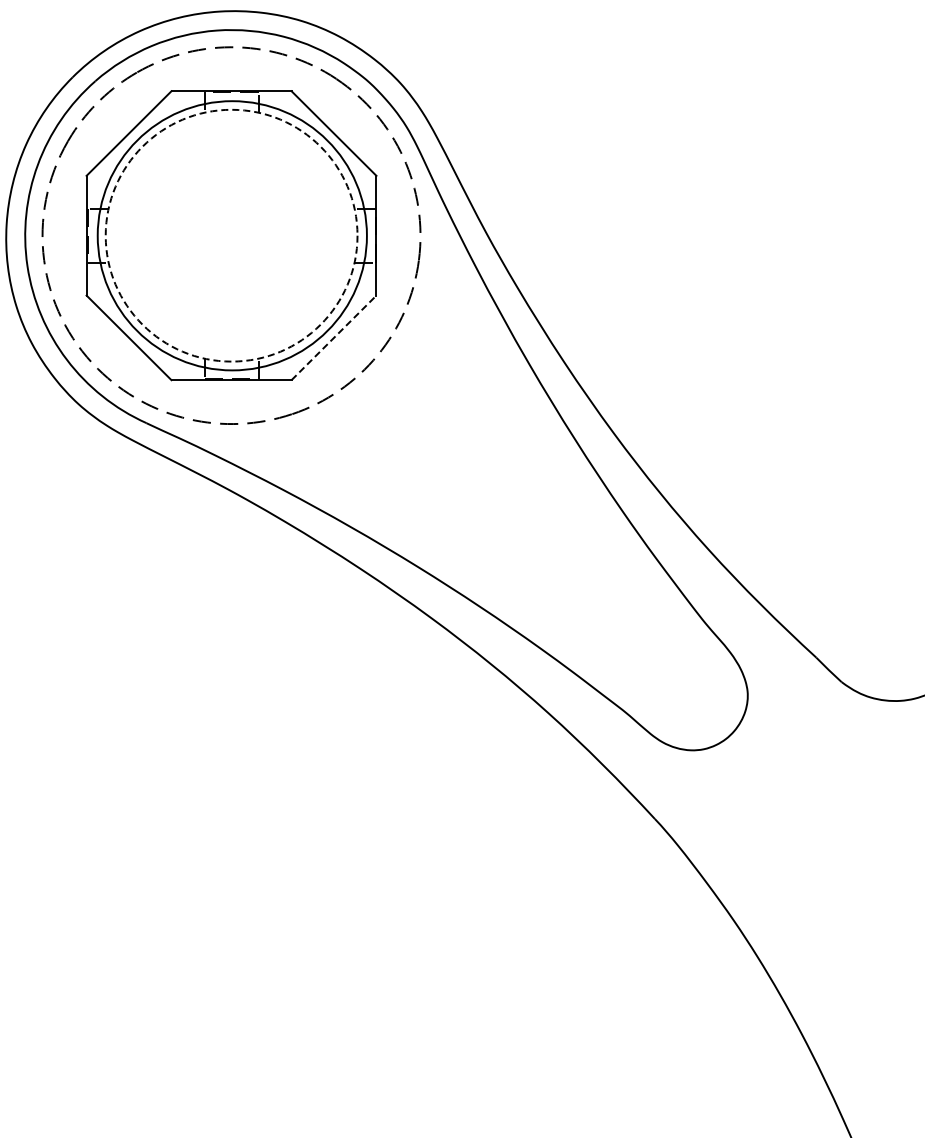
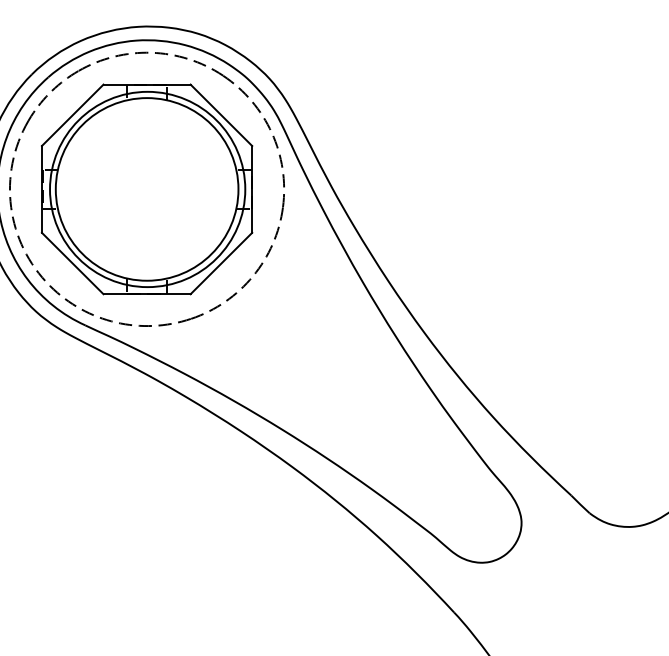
circle: (231, 235) -> (147, 189), dashed -> solid
line: (334, 337) -> (221, 263), dashed -> solid

